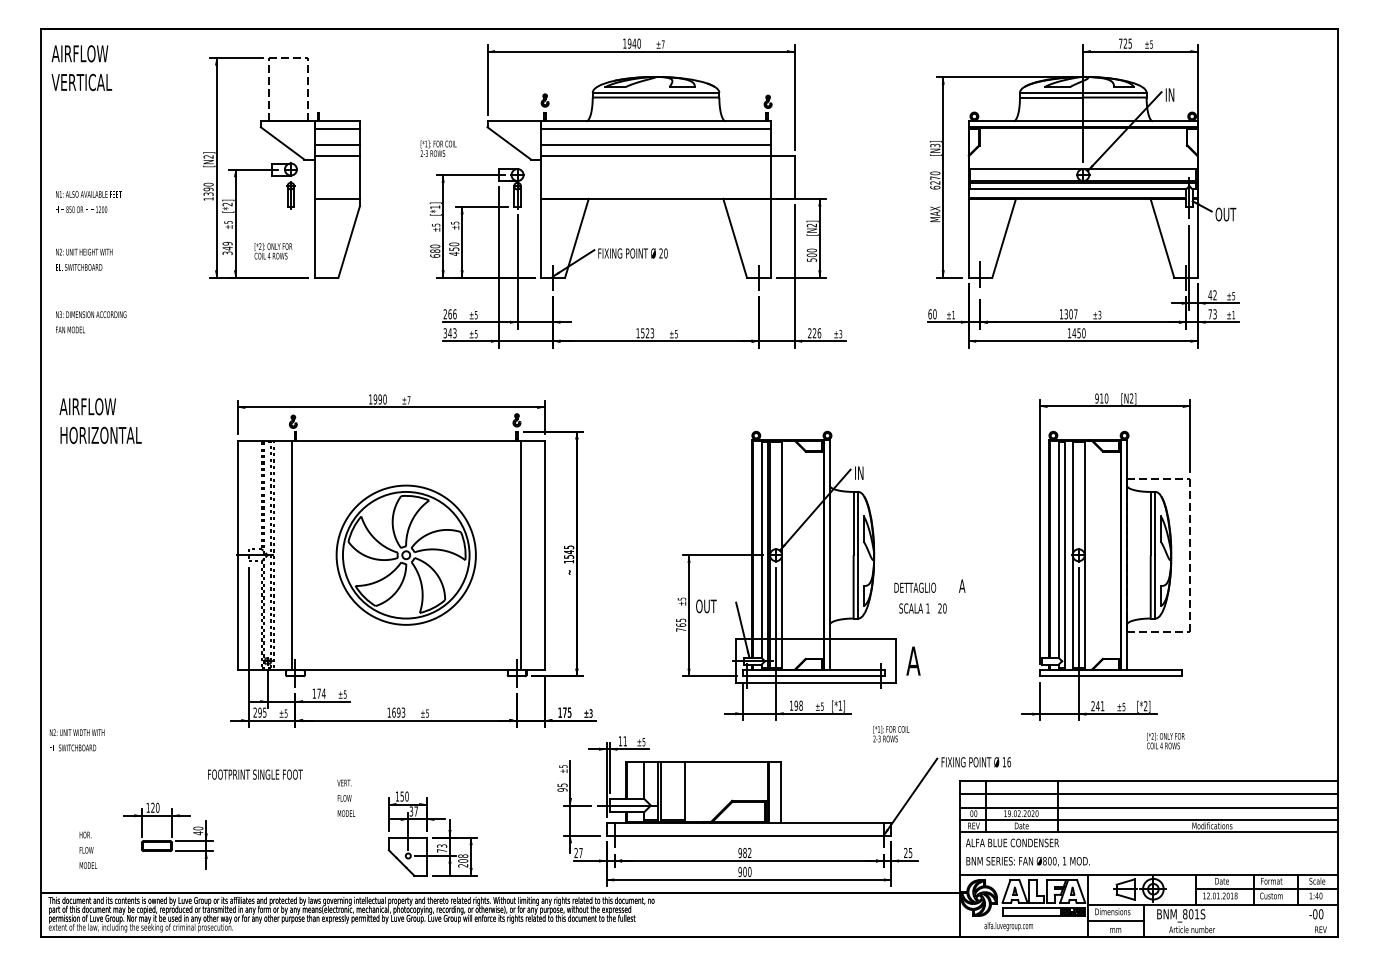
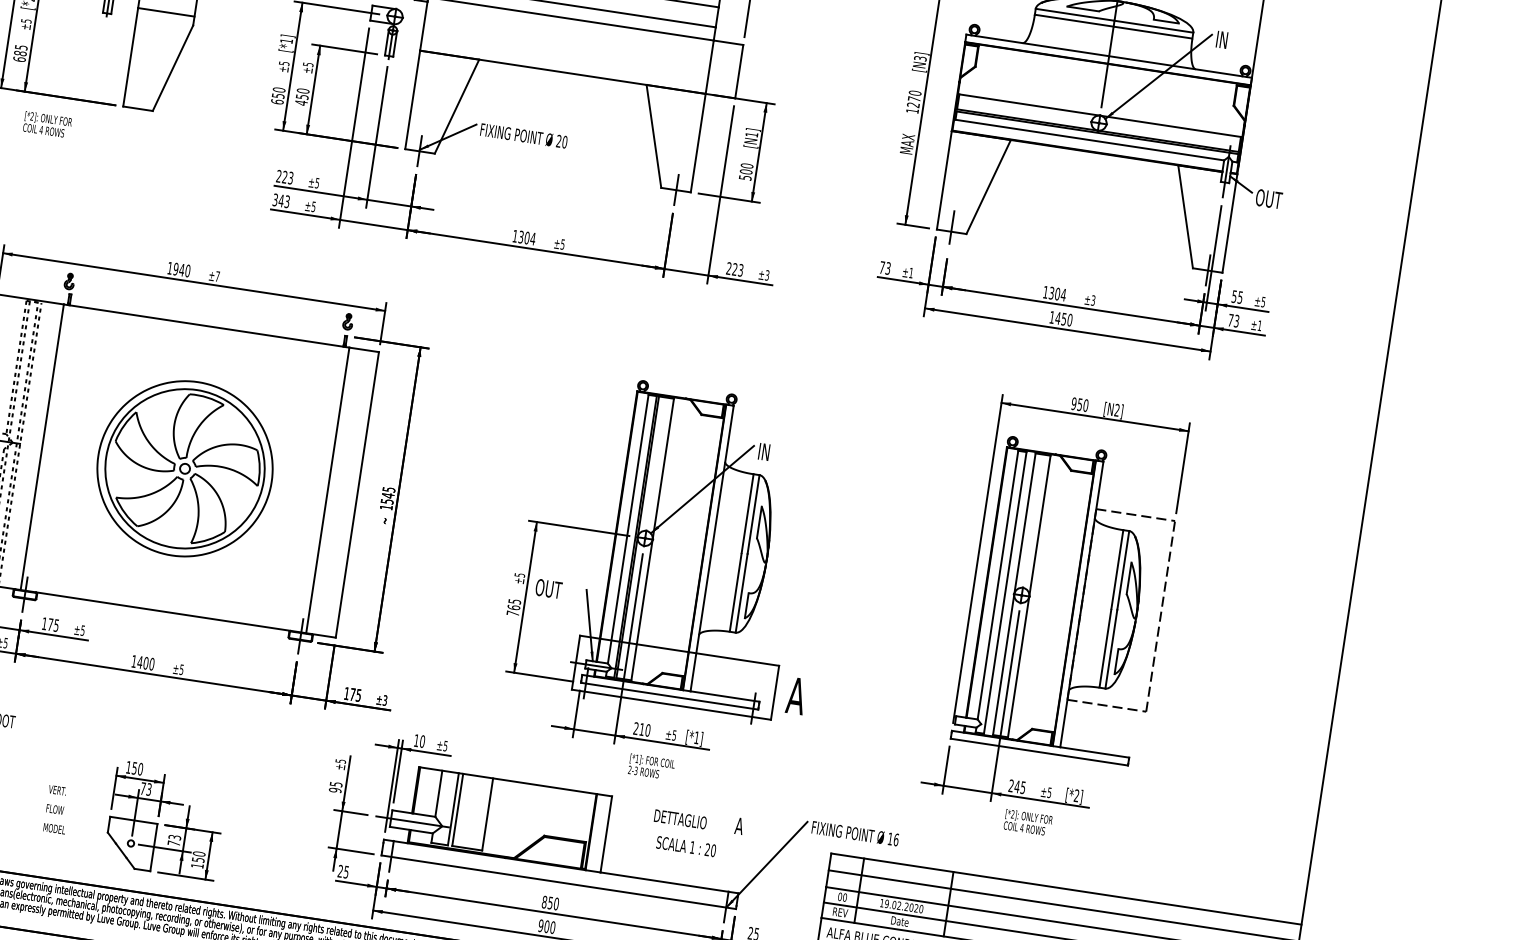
text: (935, 187) -> (912, 110), 6270 -> 1270
text: (811, 225) -> (751, 134), [N2] -> [N1]
text: (227, 248) -> (20, 53), 349 -> 685
text: (435, 250) -> (278, 95), 680 -> 650
text: (273, 251) -> (47, 125), moved
text: (1212, 295) -> (1237, 297), 42 -> 55
text: (452, 314) -> (287, 177), 266 -> 223
text: (932, 314) -> (885, 268), 60 -> 73
text: (1075, 314) -> (1063, 295), 1307 -> 1304
text: (647, 333) -> (526, 238), 1523 -> 1304
text: (819, 333) -> (740, 270), 226 -> 223
text: (1101, 398) -> (1079, 404), 910 -> 950
text: (380, 399) -> (182, 270), 1990 -> 1940
text: (929, 596) -> (696, 832), moved
text: (323, 693) -> (56, 625), 174 -> 175
text: (795, 705) -> (641, 729), 198 -> 210
text: (1102, 706) -> (1022, 788), 241 -> 245
text: (398, 712) -> (145, 663), 1693 -> 1400
text: (891, 733) -> (652, 766), moved
text: (1165, 740) -> (1027, 821), moved
text: (625, 741) -> (422, 741), 11 -> 10
text: (346, 797) -> (57, 808), moved
text: (413, 811) -> (145, 789), 37 -> 73
text: (580, 853) -> (345, 872), 27 -> 25
text: (744, 853) -> (549, 903), 982 -> 850
text: (463, 860) -> (198, 859), 208 -> 150

